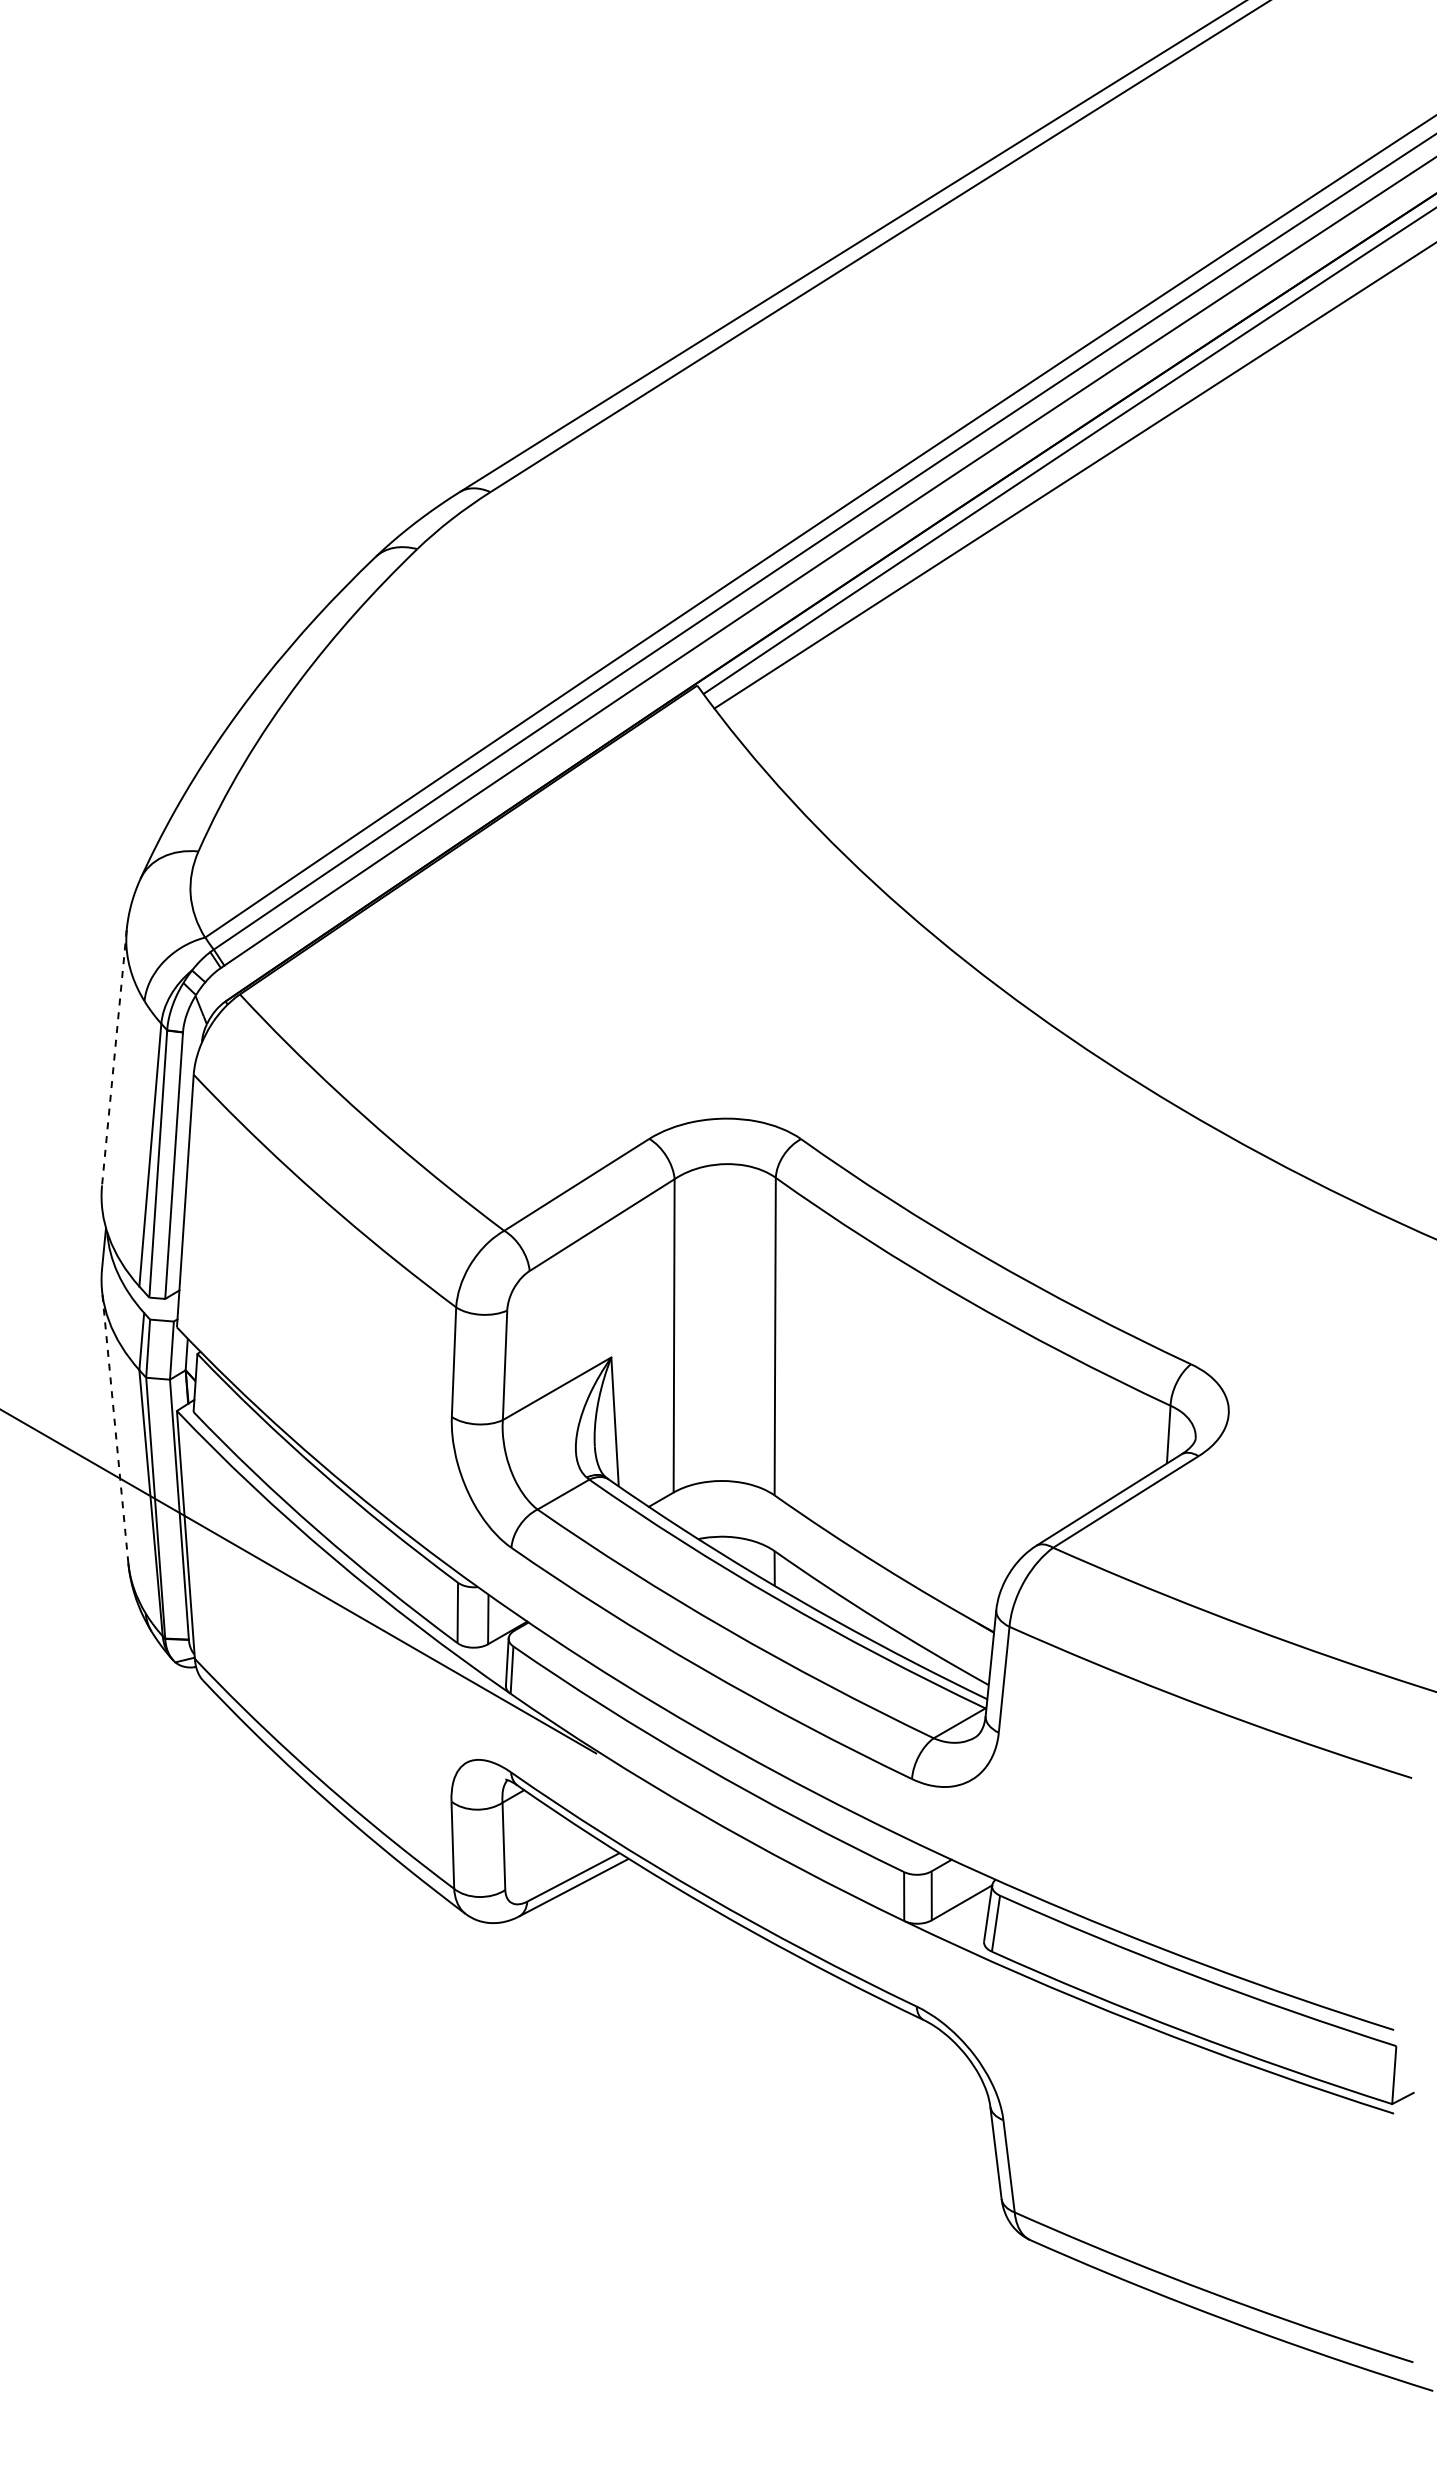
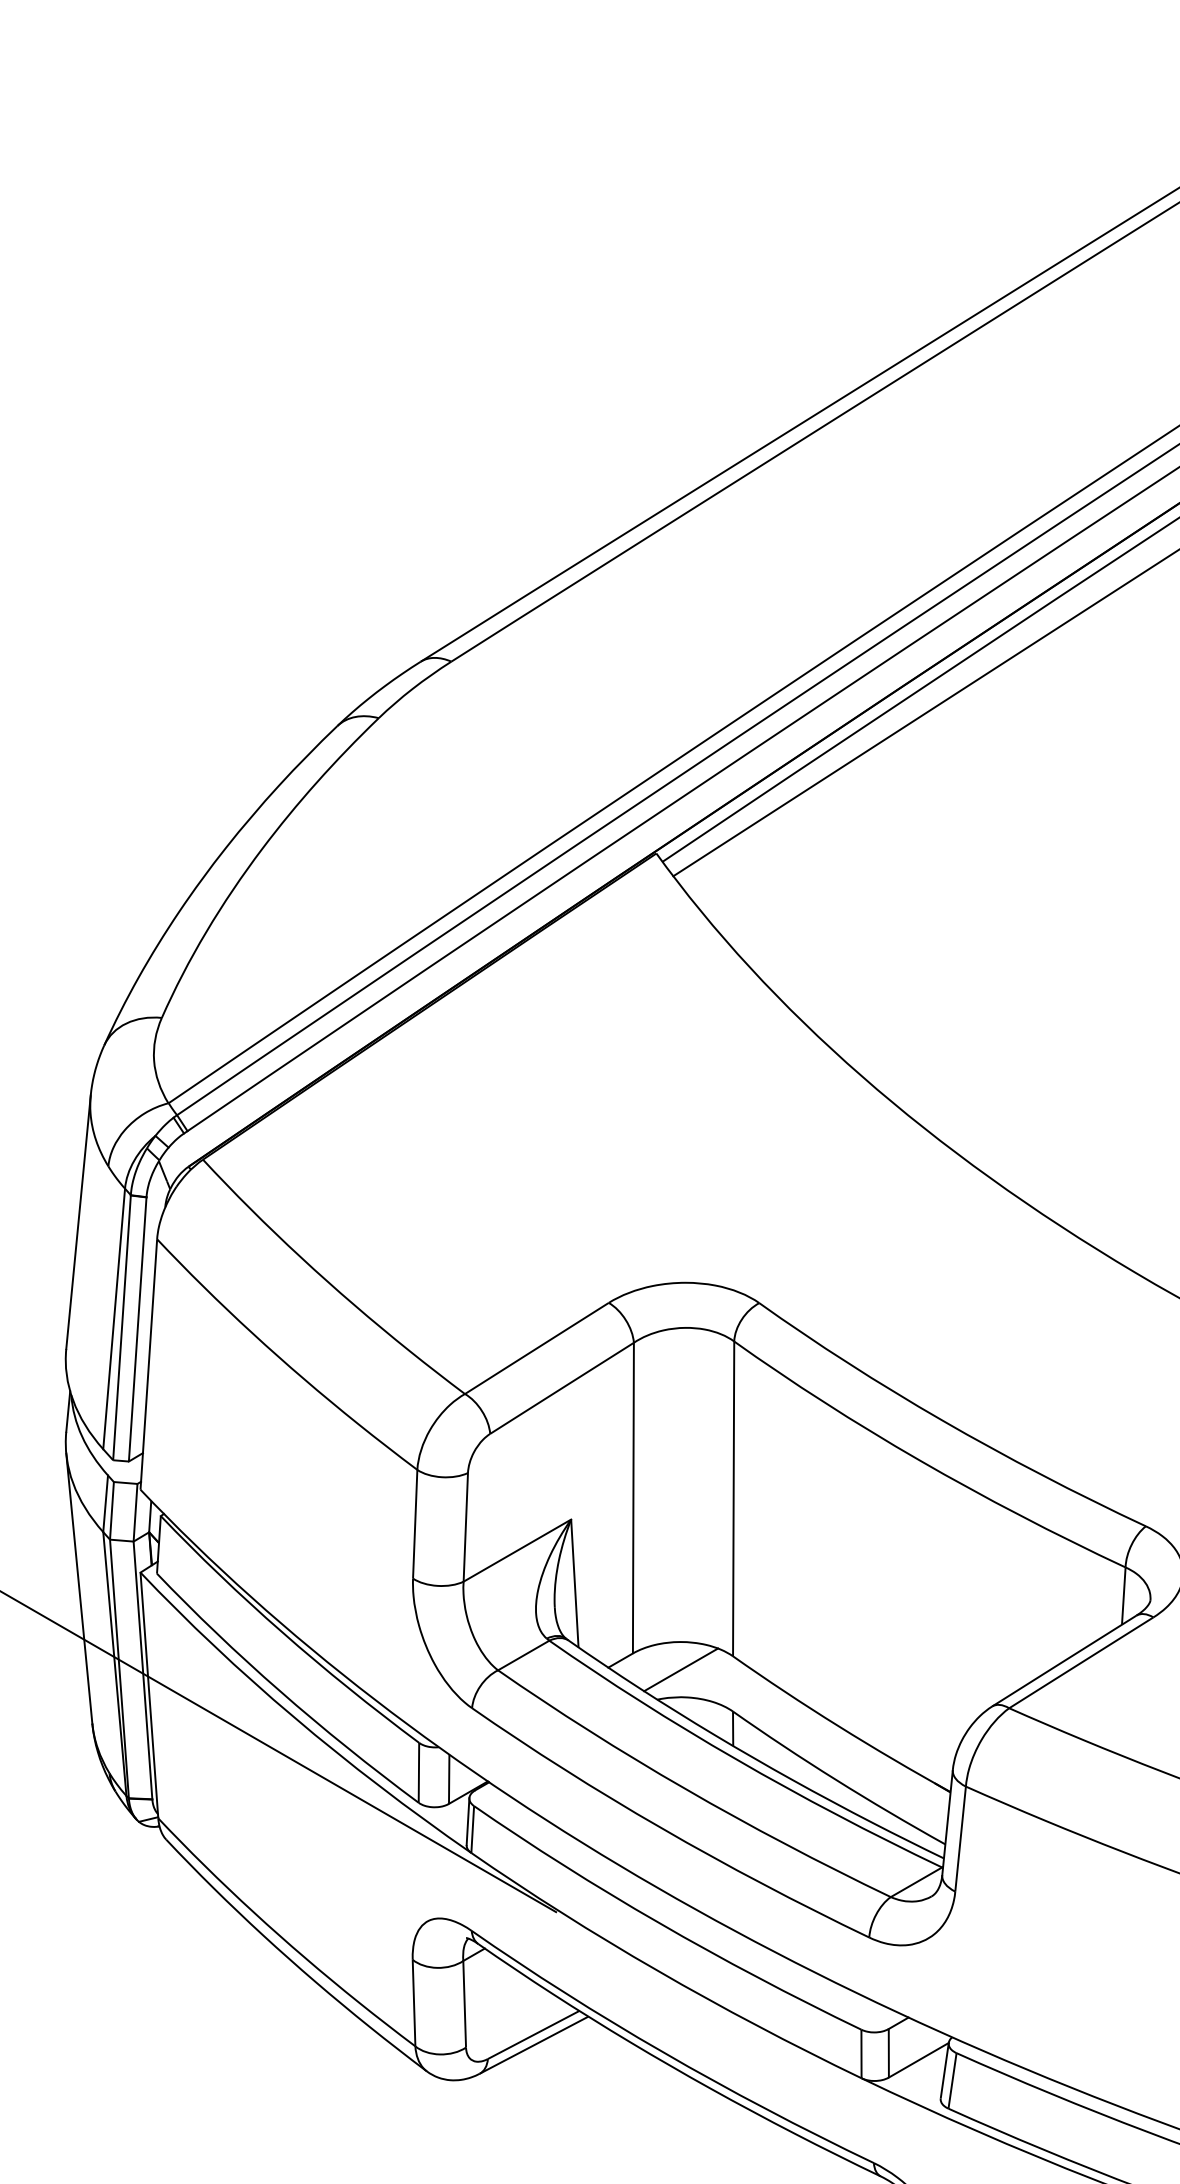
line: (114, 1058) -> (78, 1223), dashed -> solid
line: (115, 1427) -> (79, 1588), dashed -> solid
line: (721, 1508) -> (680, 1669), added

